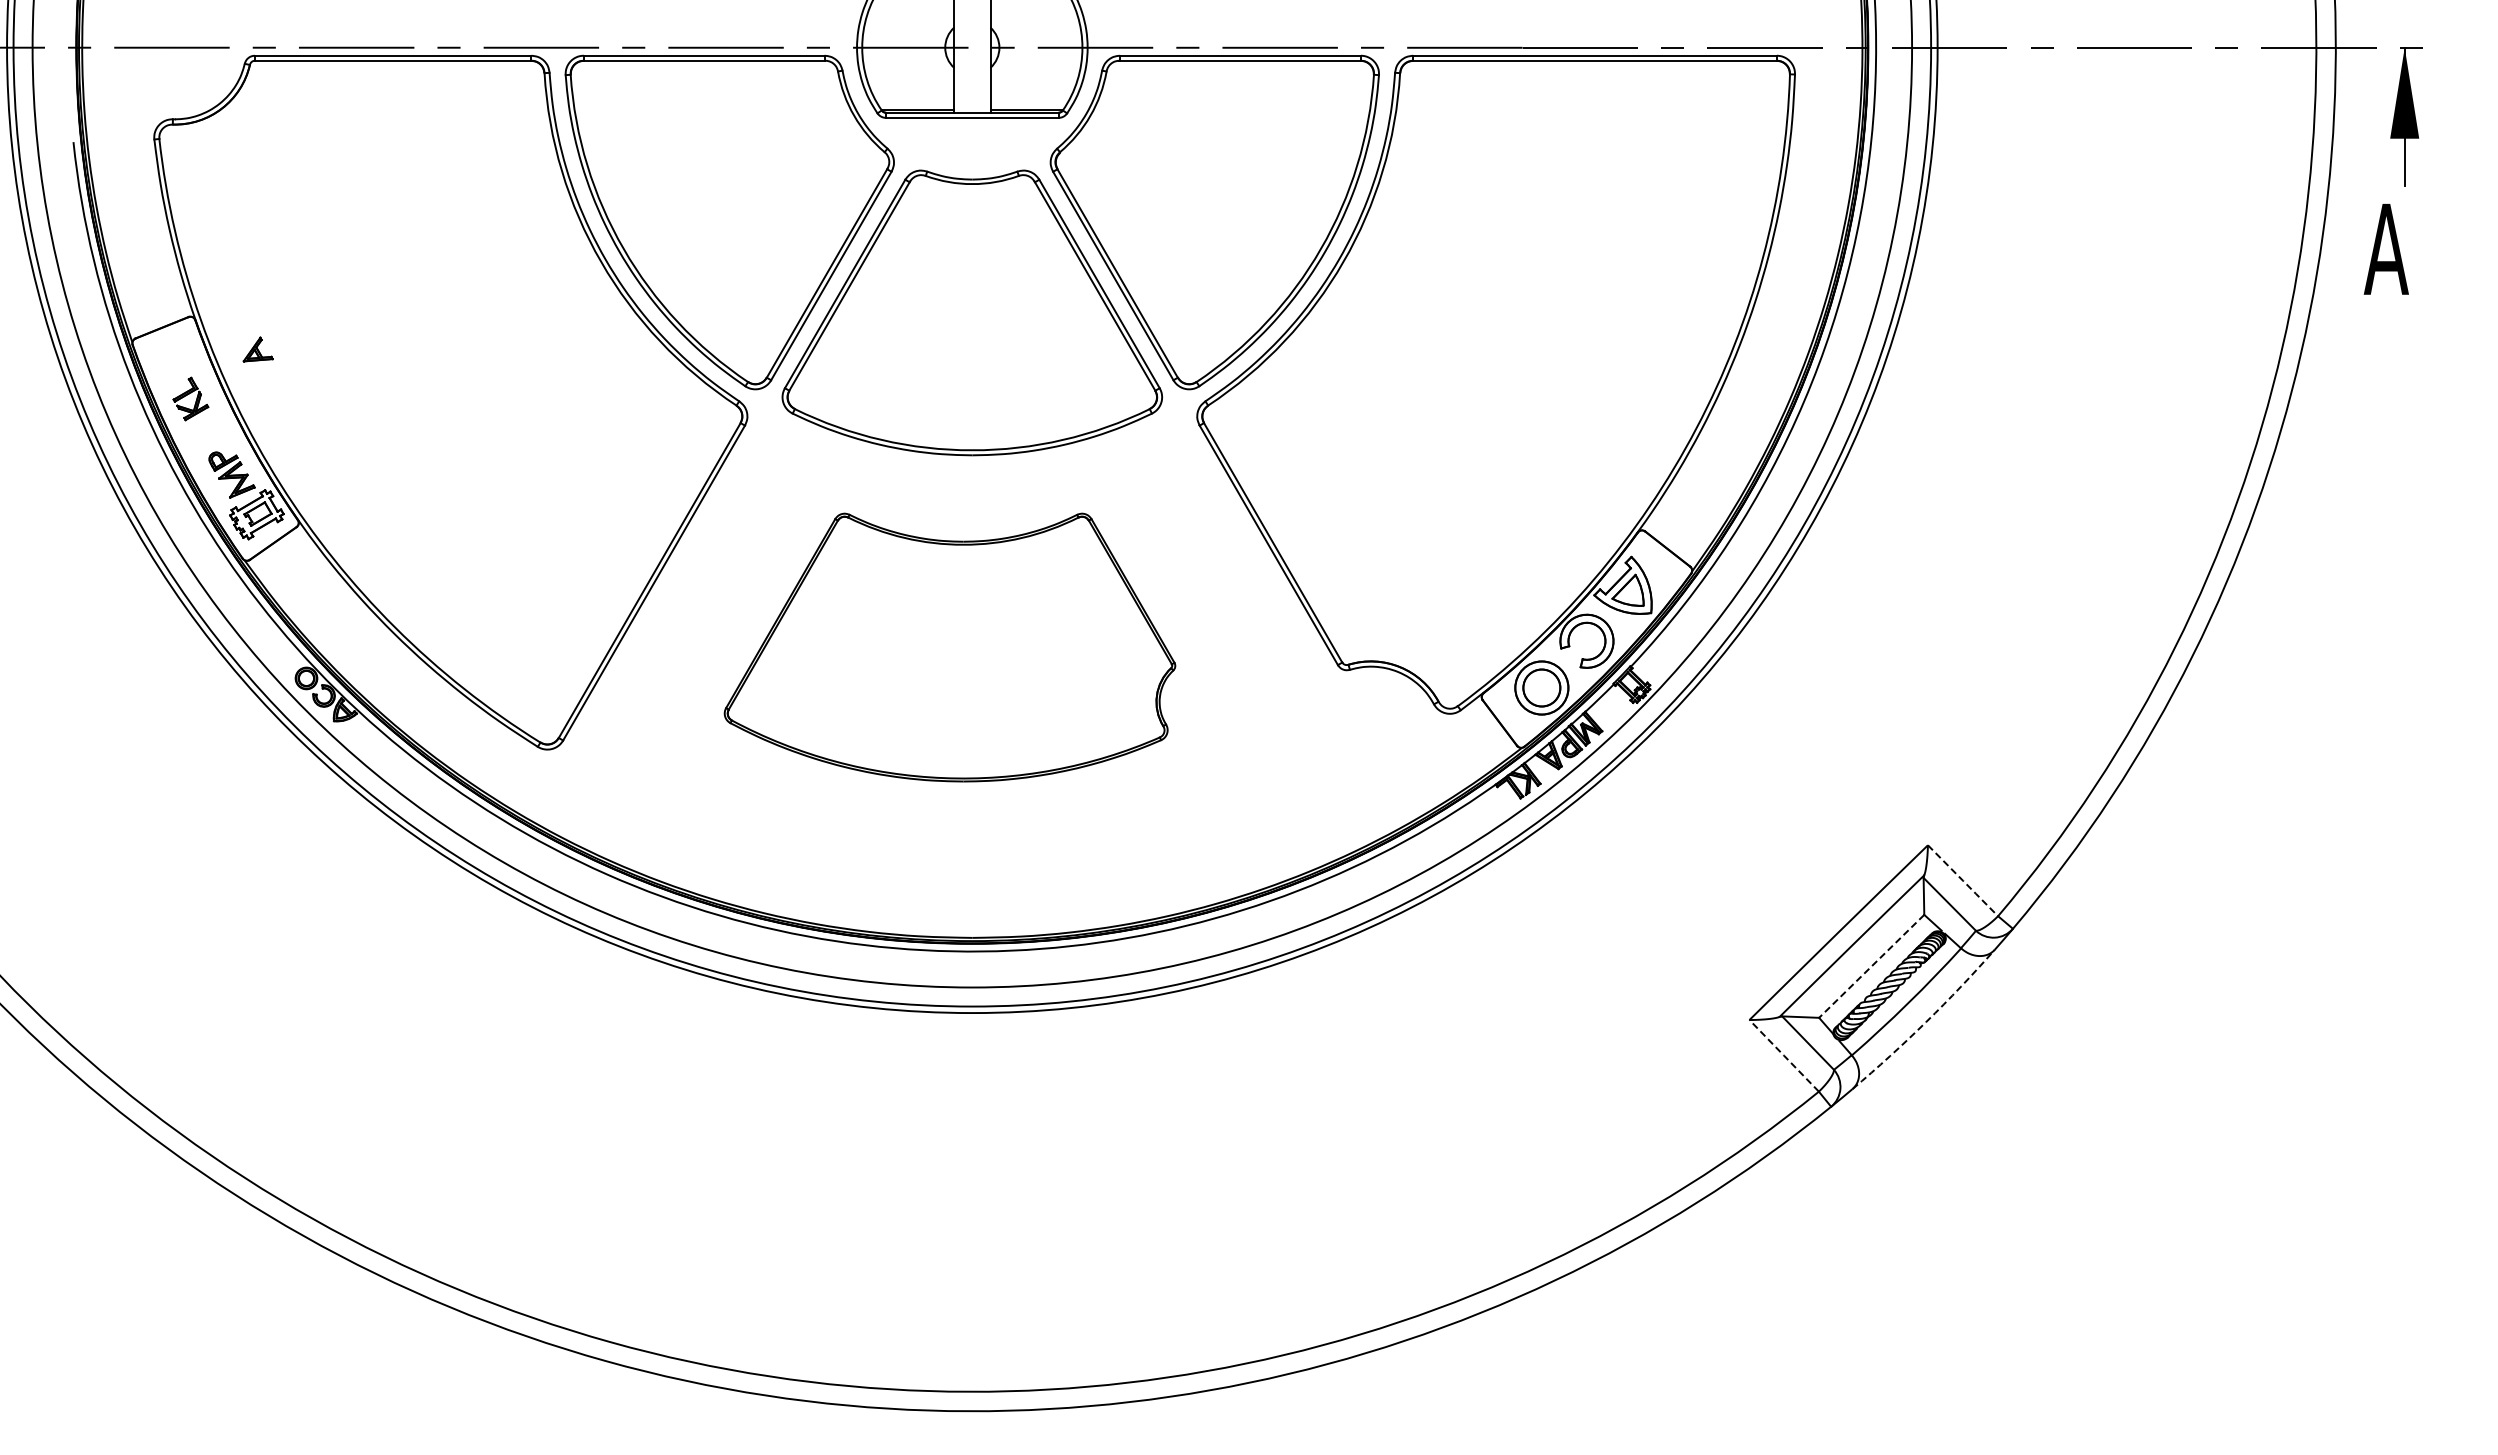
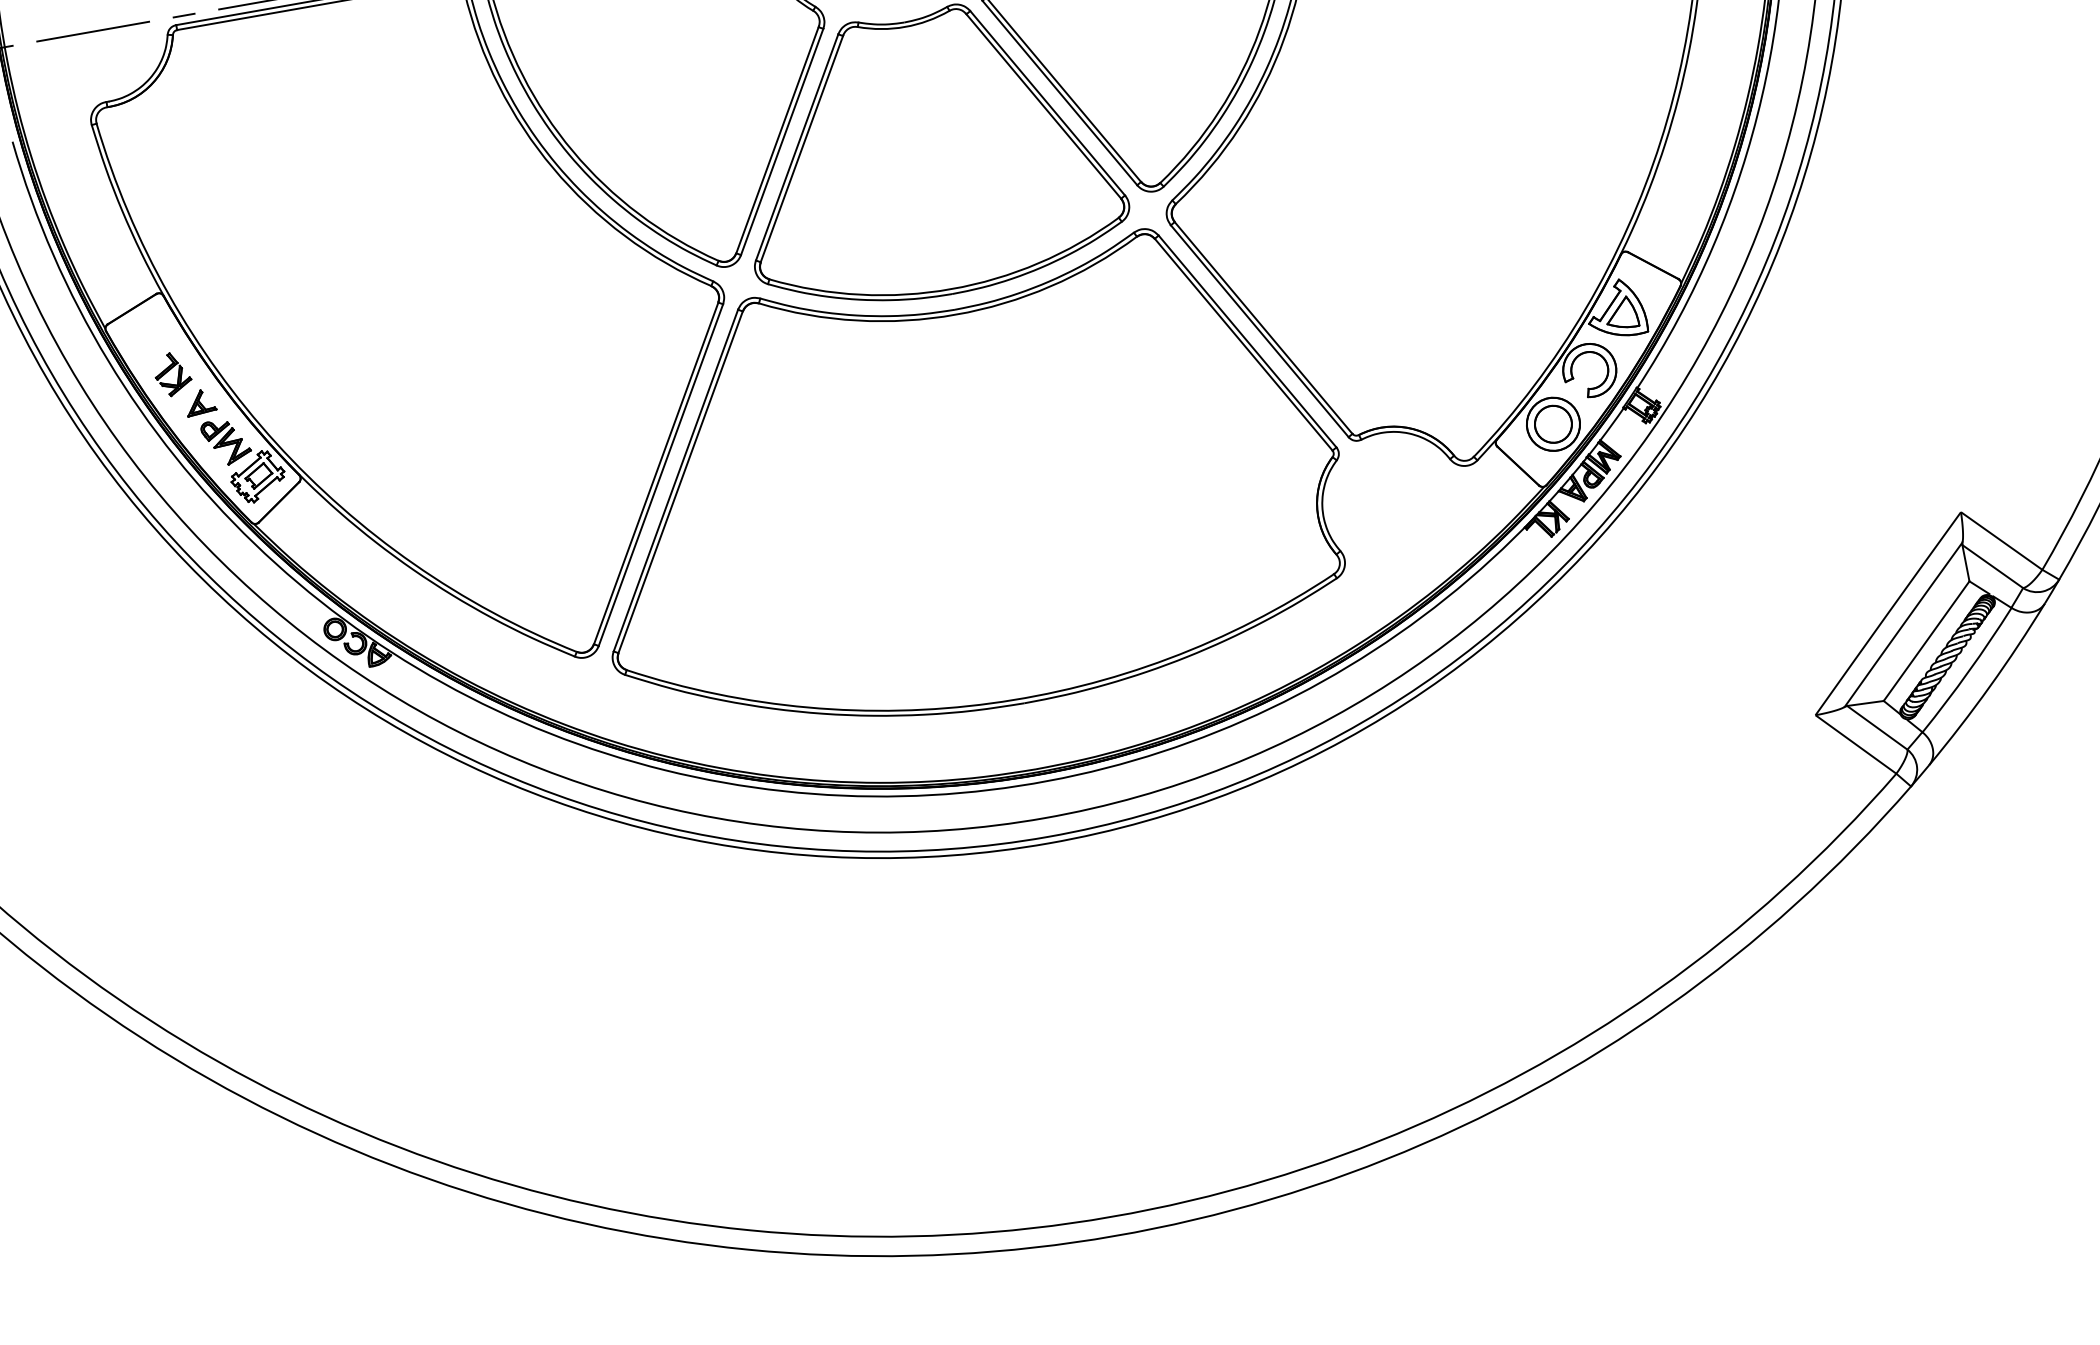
part: (257, 349) -> (199, 402), moved
part: (949, 647) -> (963, 487), size x1.67
line: (1963, 881) -> (2002, 541), dashed -> solid
line: (1871, 966) -> (1926, 641), dashed -> solid
arc: (1926, 1022) -> (1990, 686), dashed -> solid
line: (1783, 1055) -> (1855, 744), dashed -> solid

